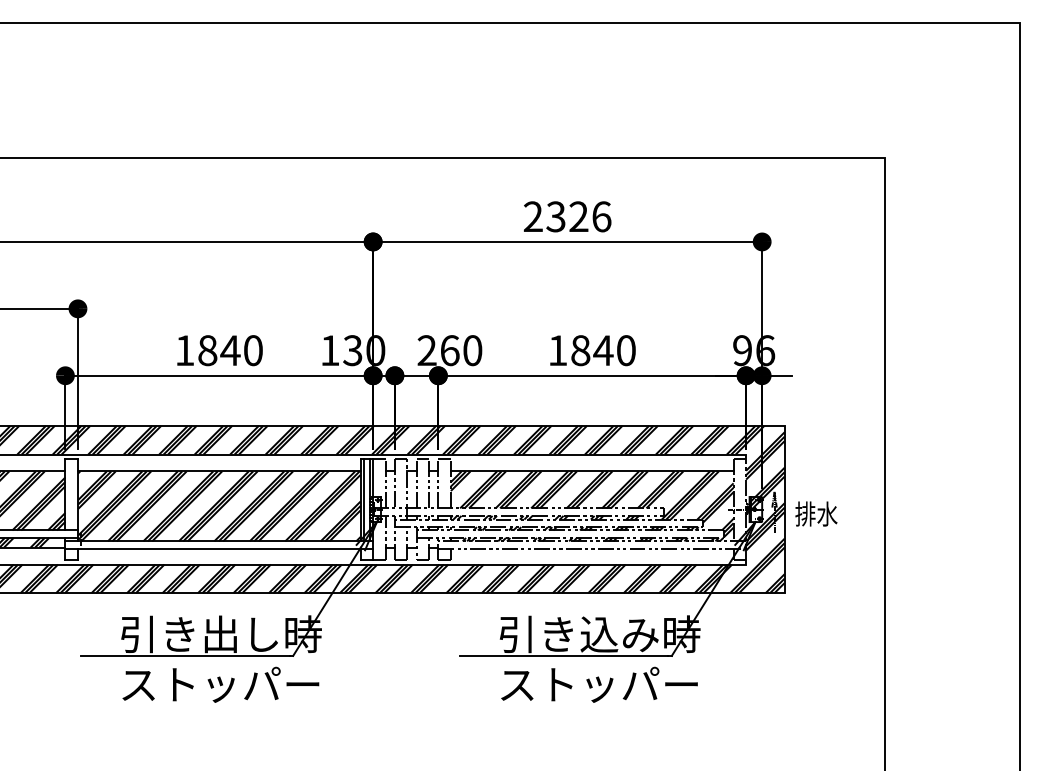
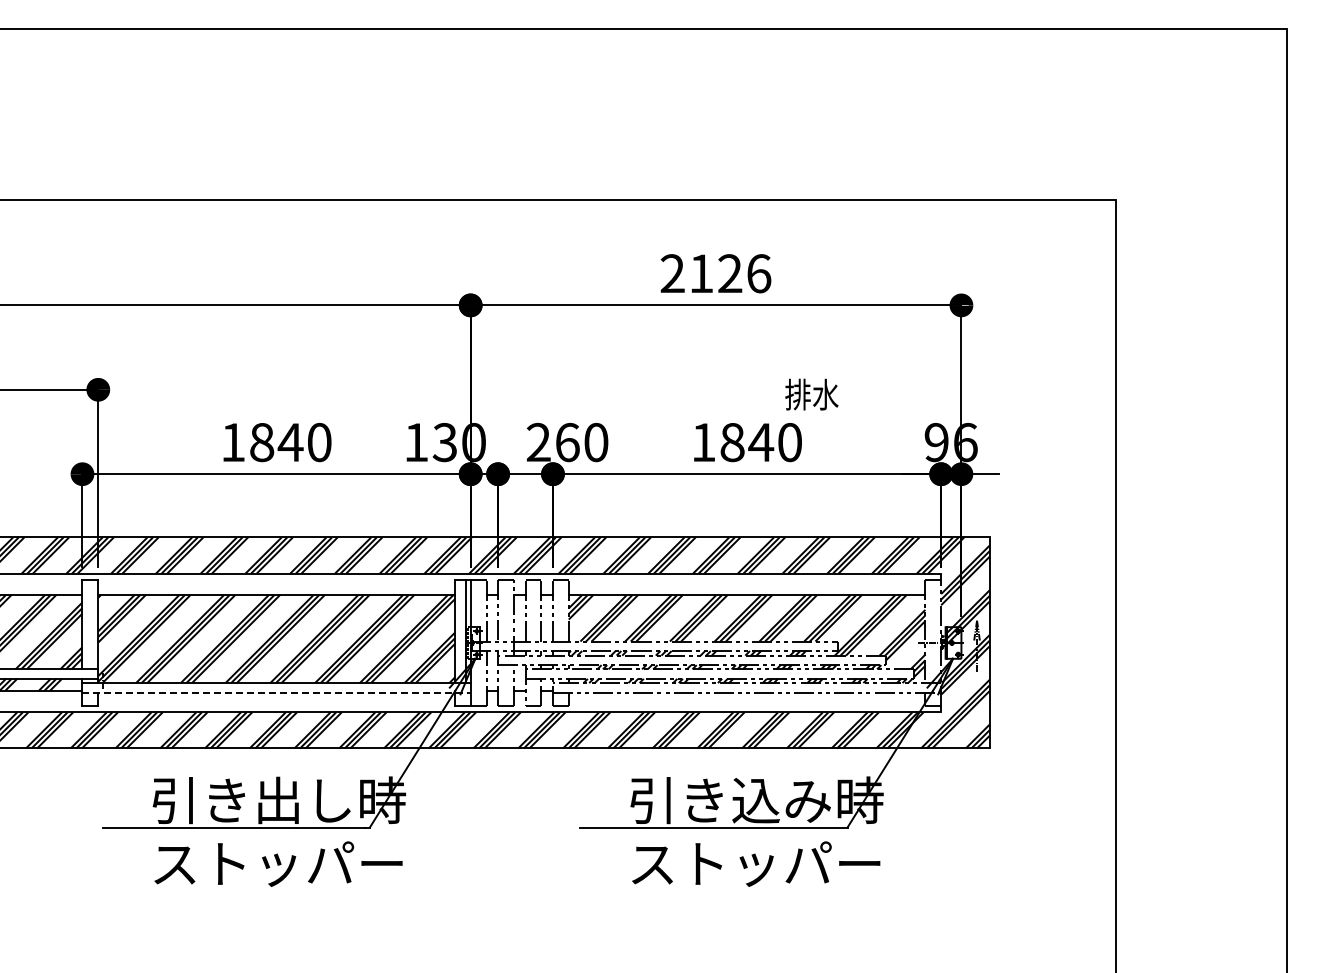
text: (556, 216) -> (701, 273), 2326 -> 2126
line: (364, 500) -> (459, 631), removed
text: (816, 513) -> (811, 394), moved
line: (220, 548) -> (277, 692), solid -> dashed

